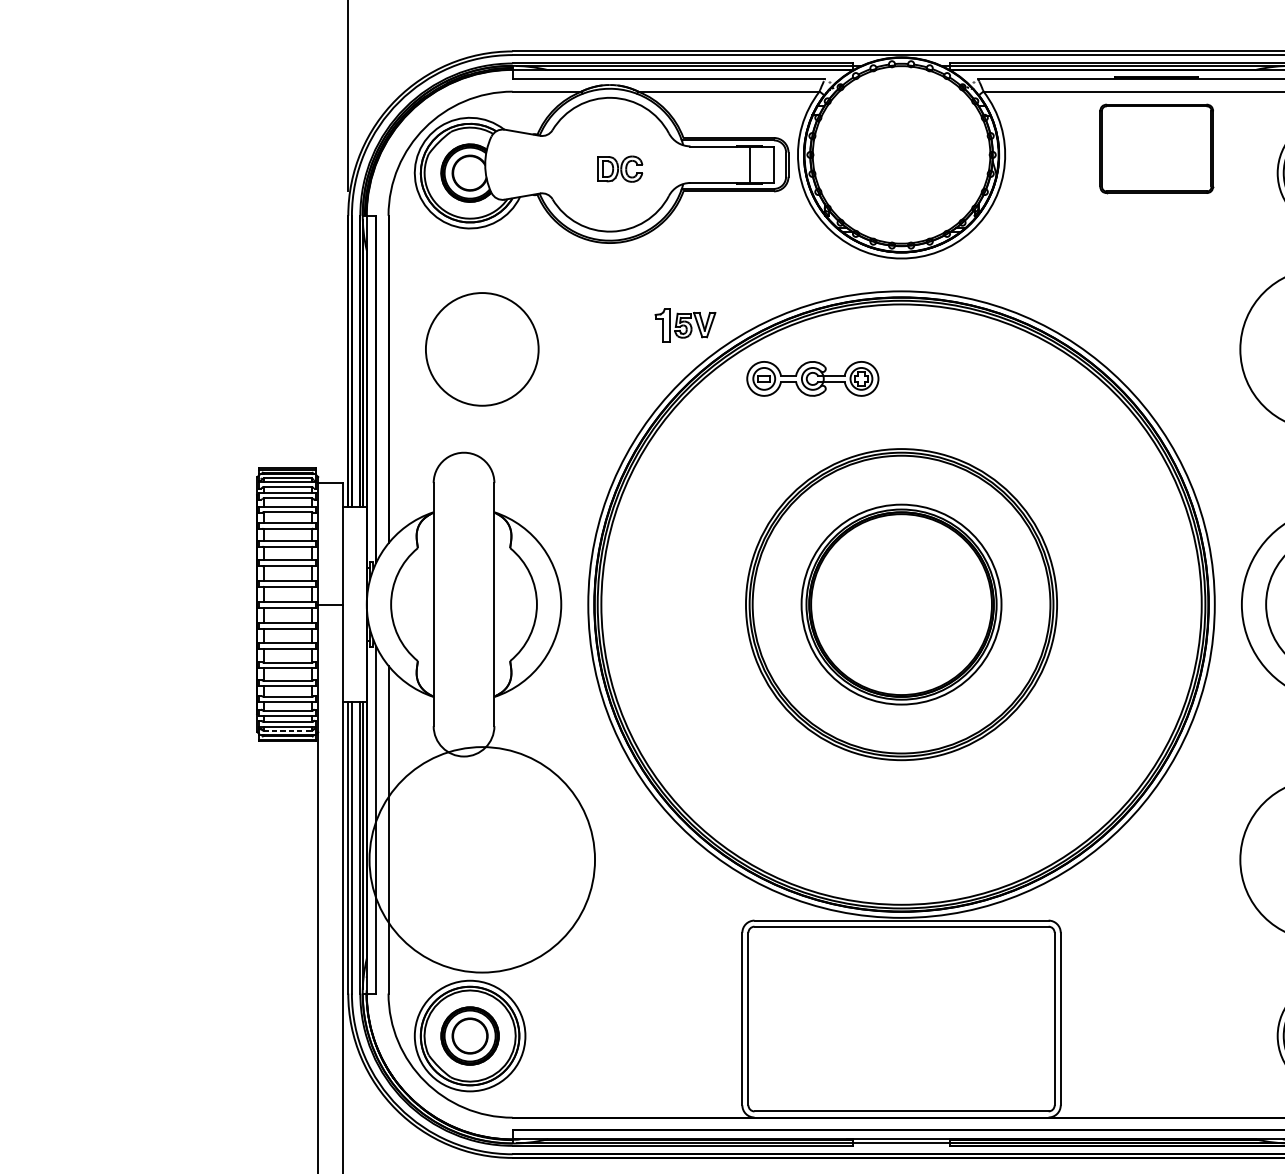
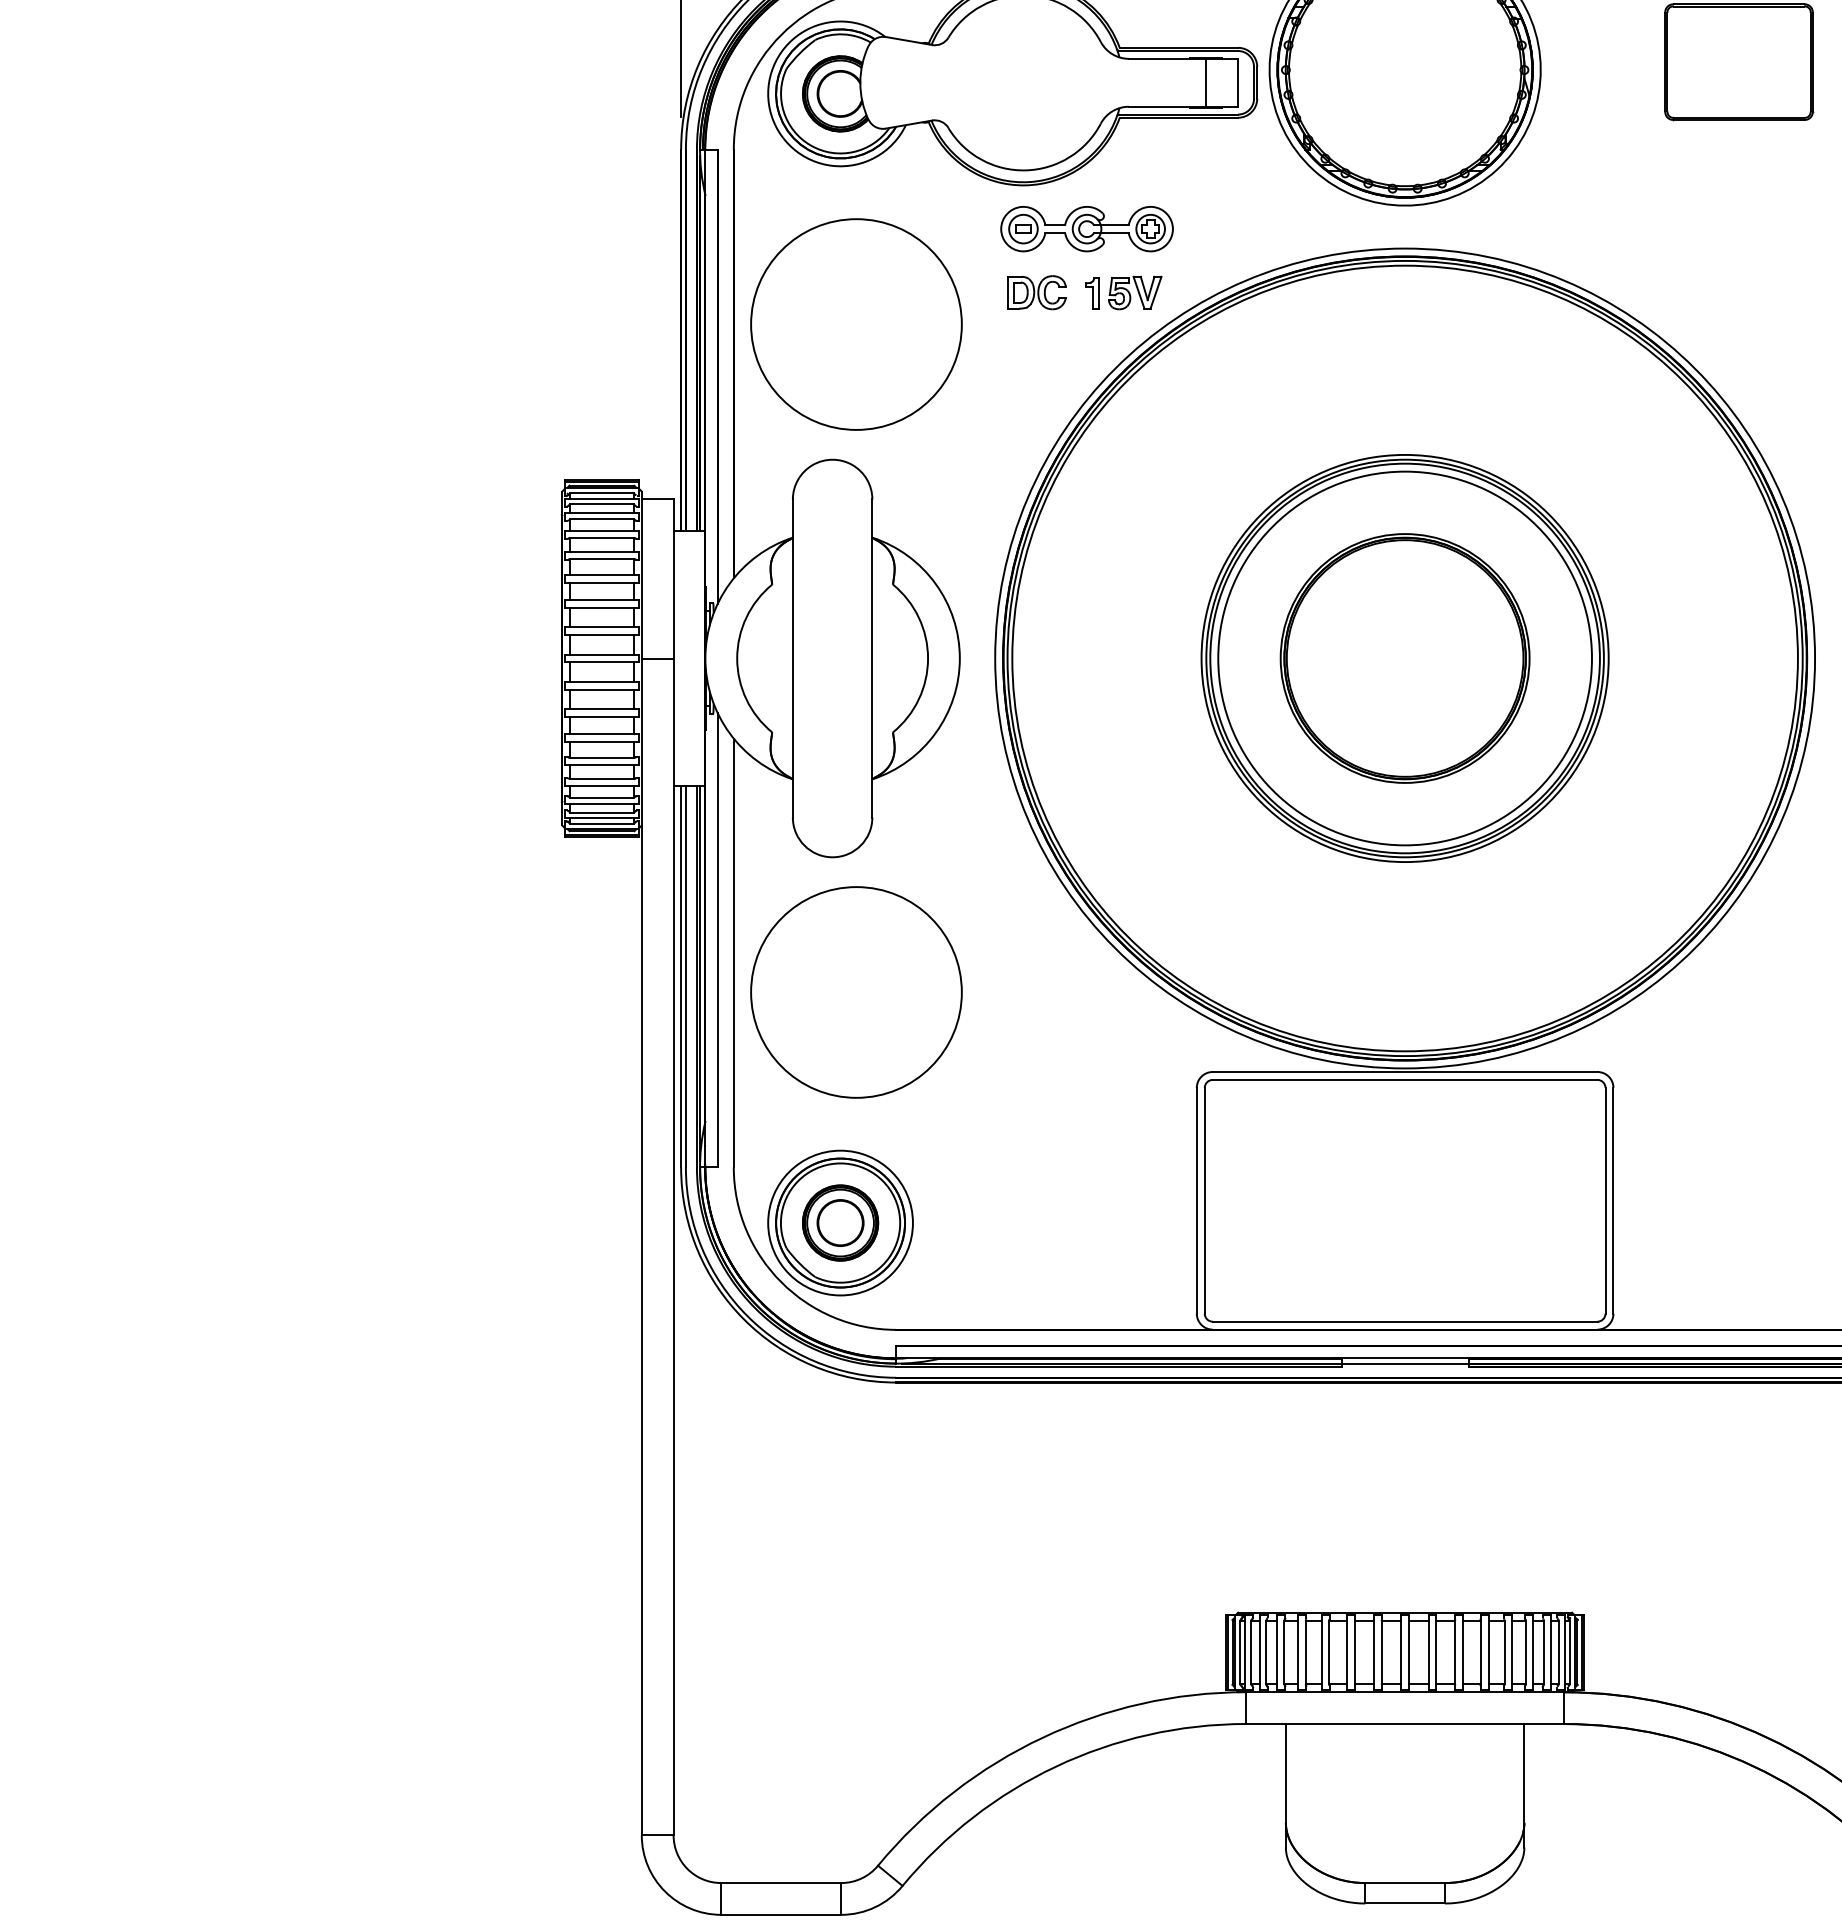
part: (619, 169) -> (1036, 292), moved
part: (662, 325) -> (1092, 293), size x0.71
circle: (482, 349) -> (856, 324), size x1.43
part: (812, 379) -> (1086, 229), moved
circle: (901, 604) -> (1404, 658), size x1.43
line: (288, 730) -> (602, 823), dashed -> solid
circle: (482, 859) -> (856, 992), size x0.71

